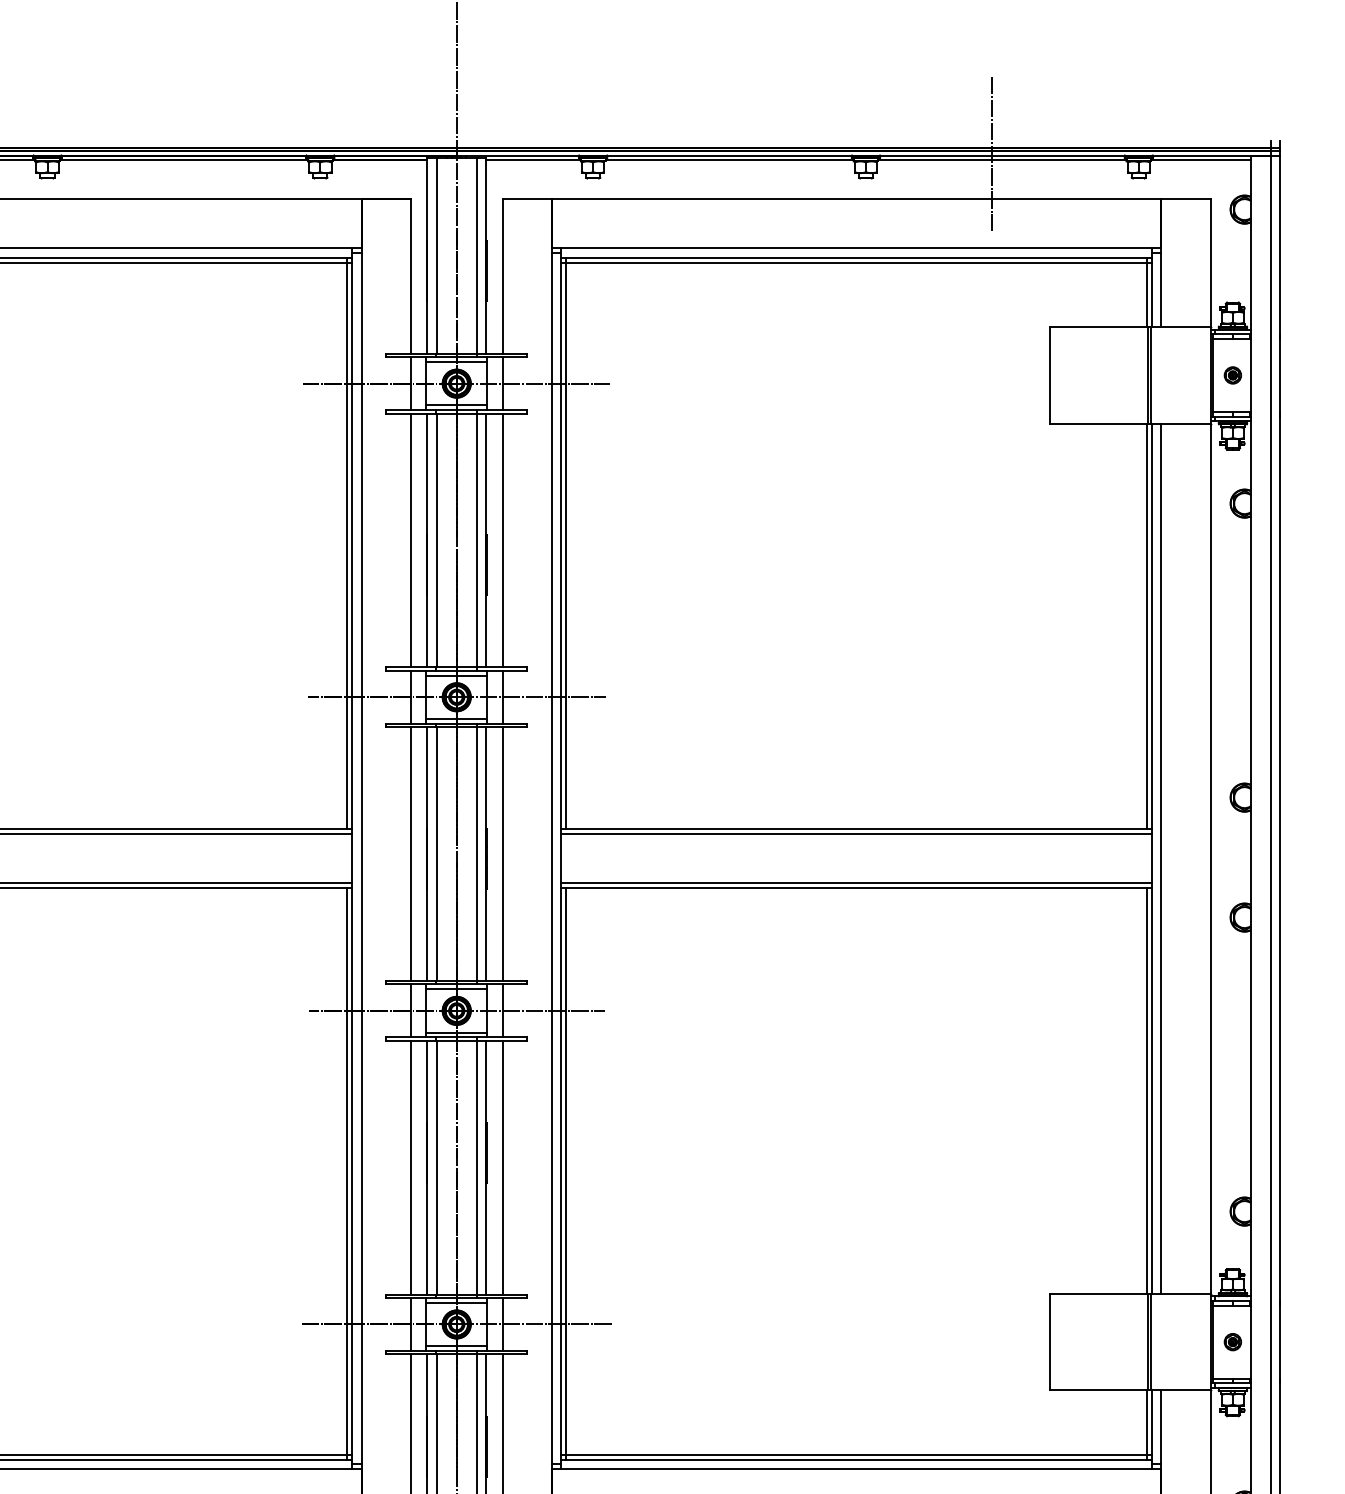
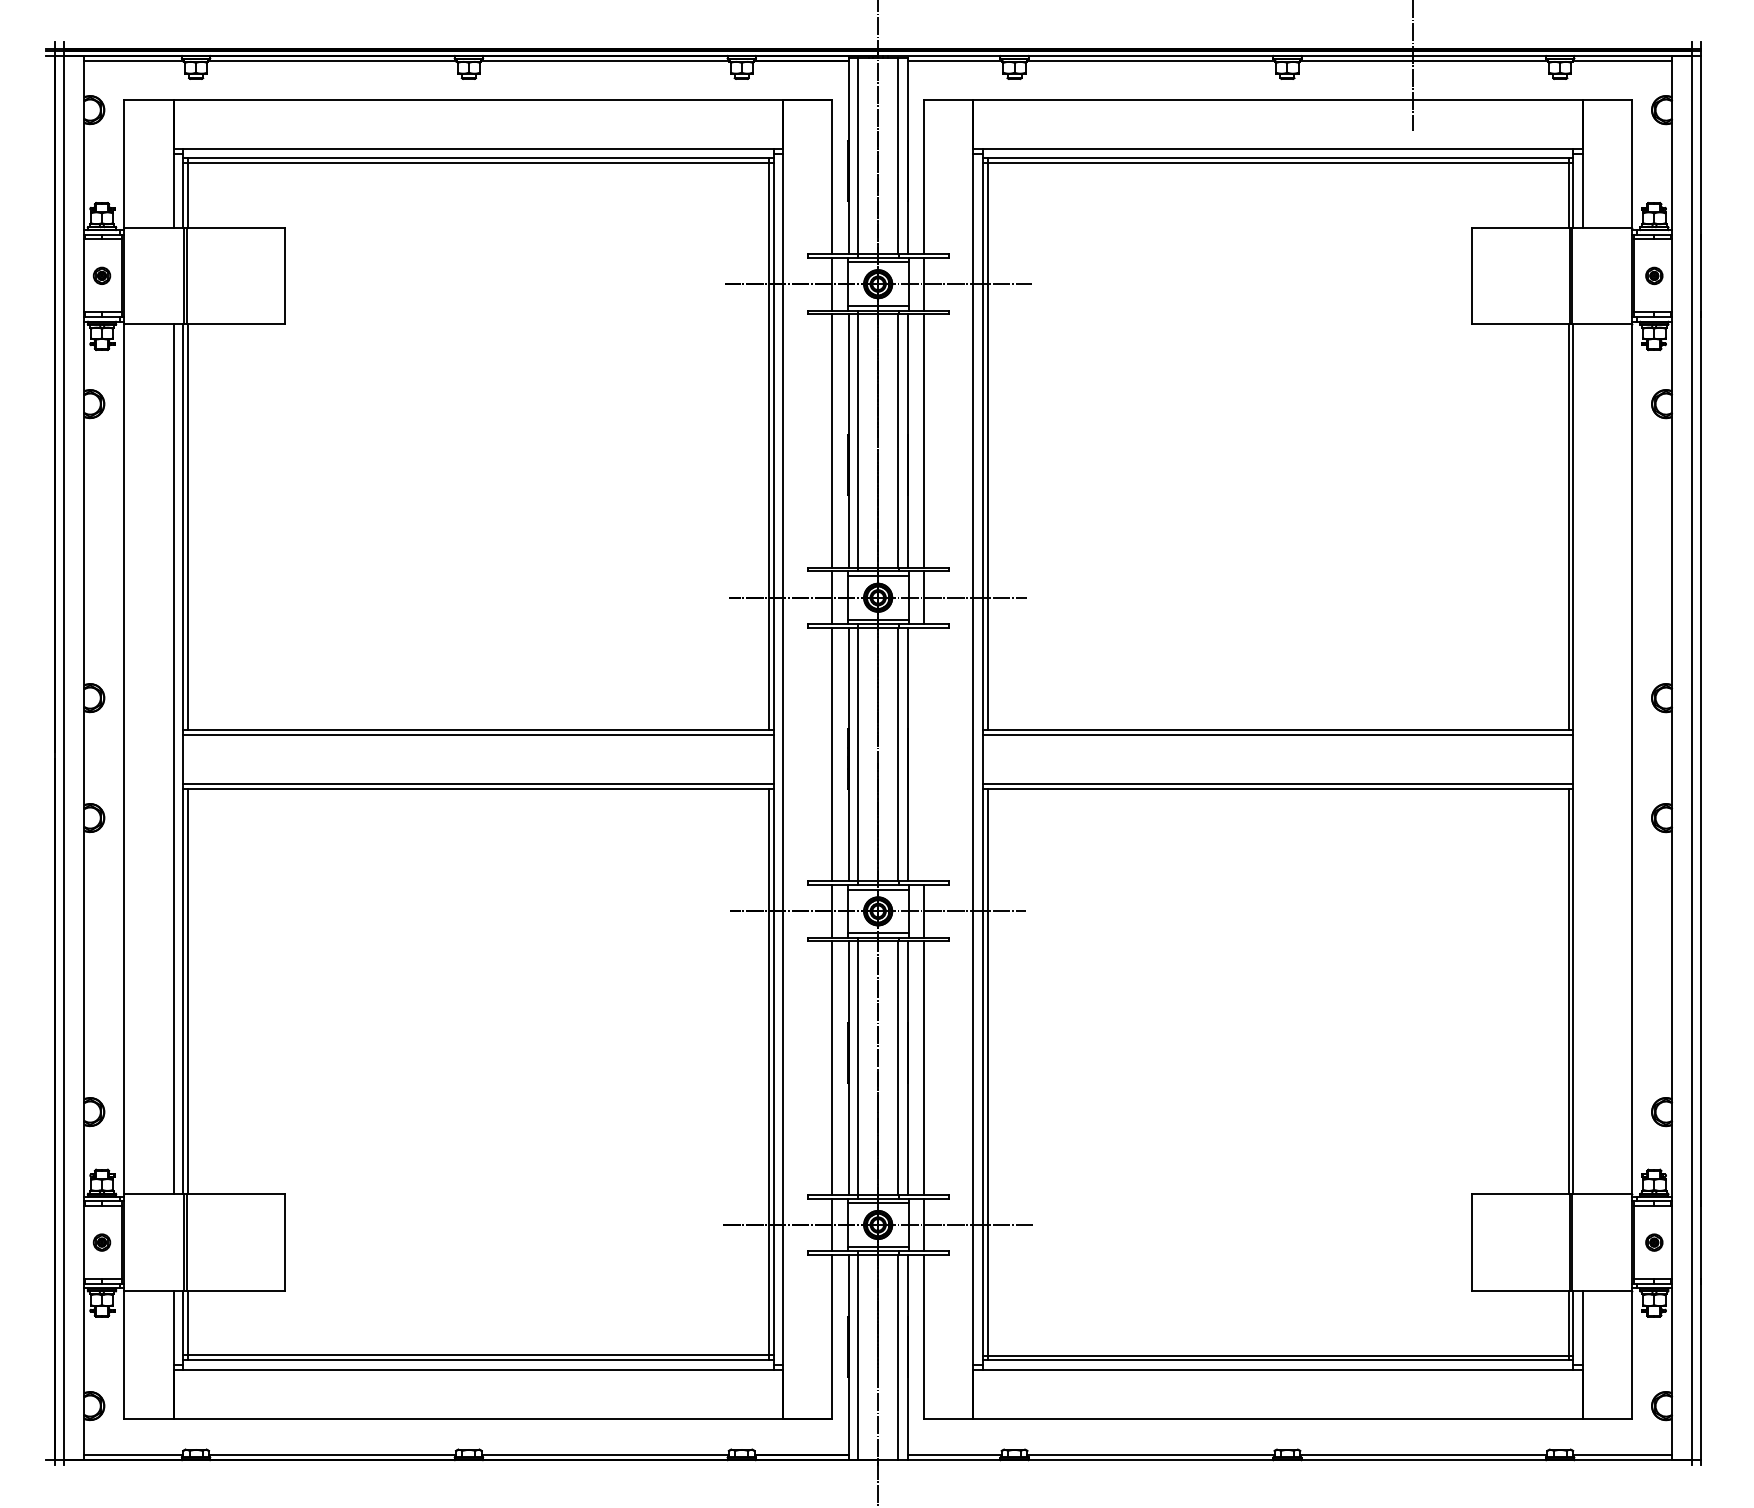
line: (503, 854) -> (924, 754), removed
line: (1161, 859) -> (1582, 759), removed

